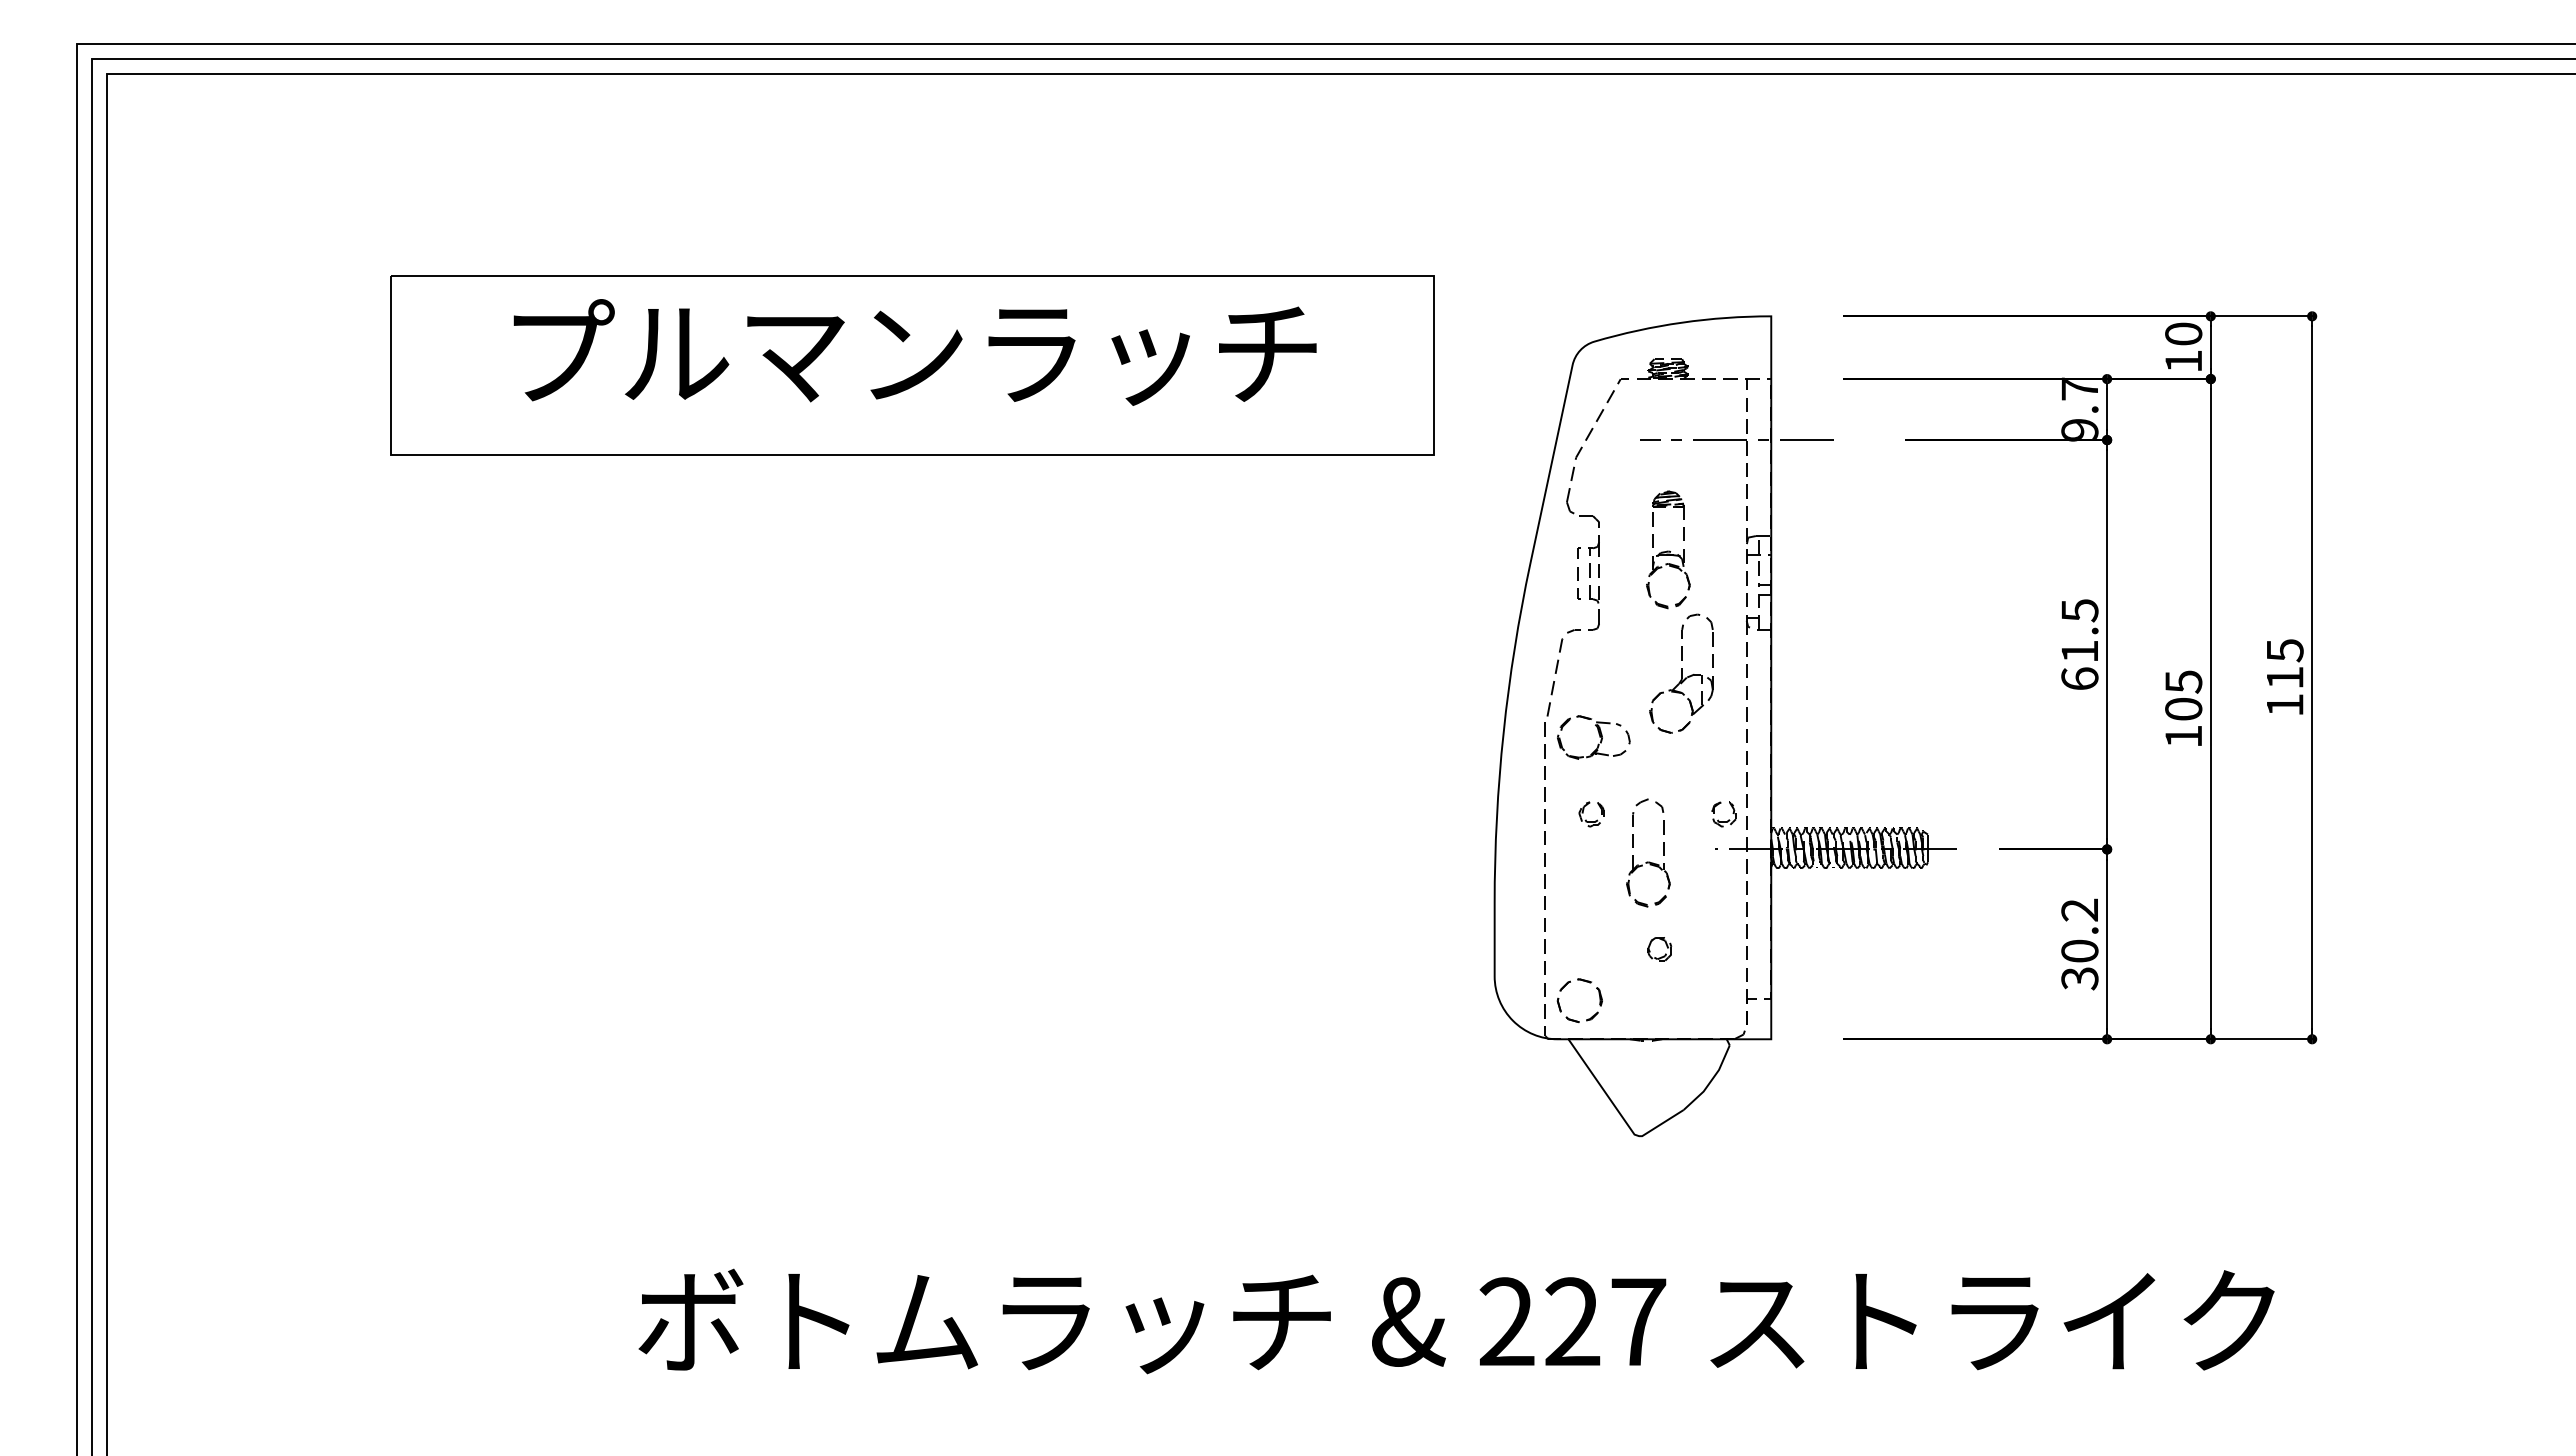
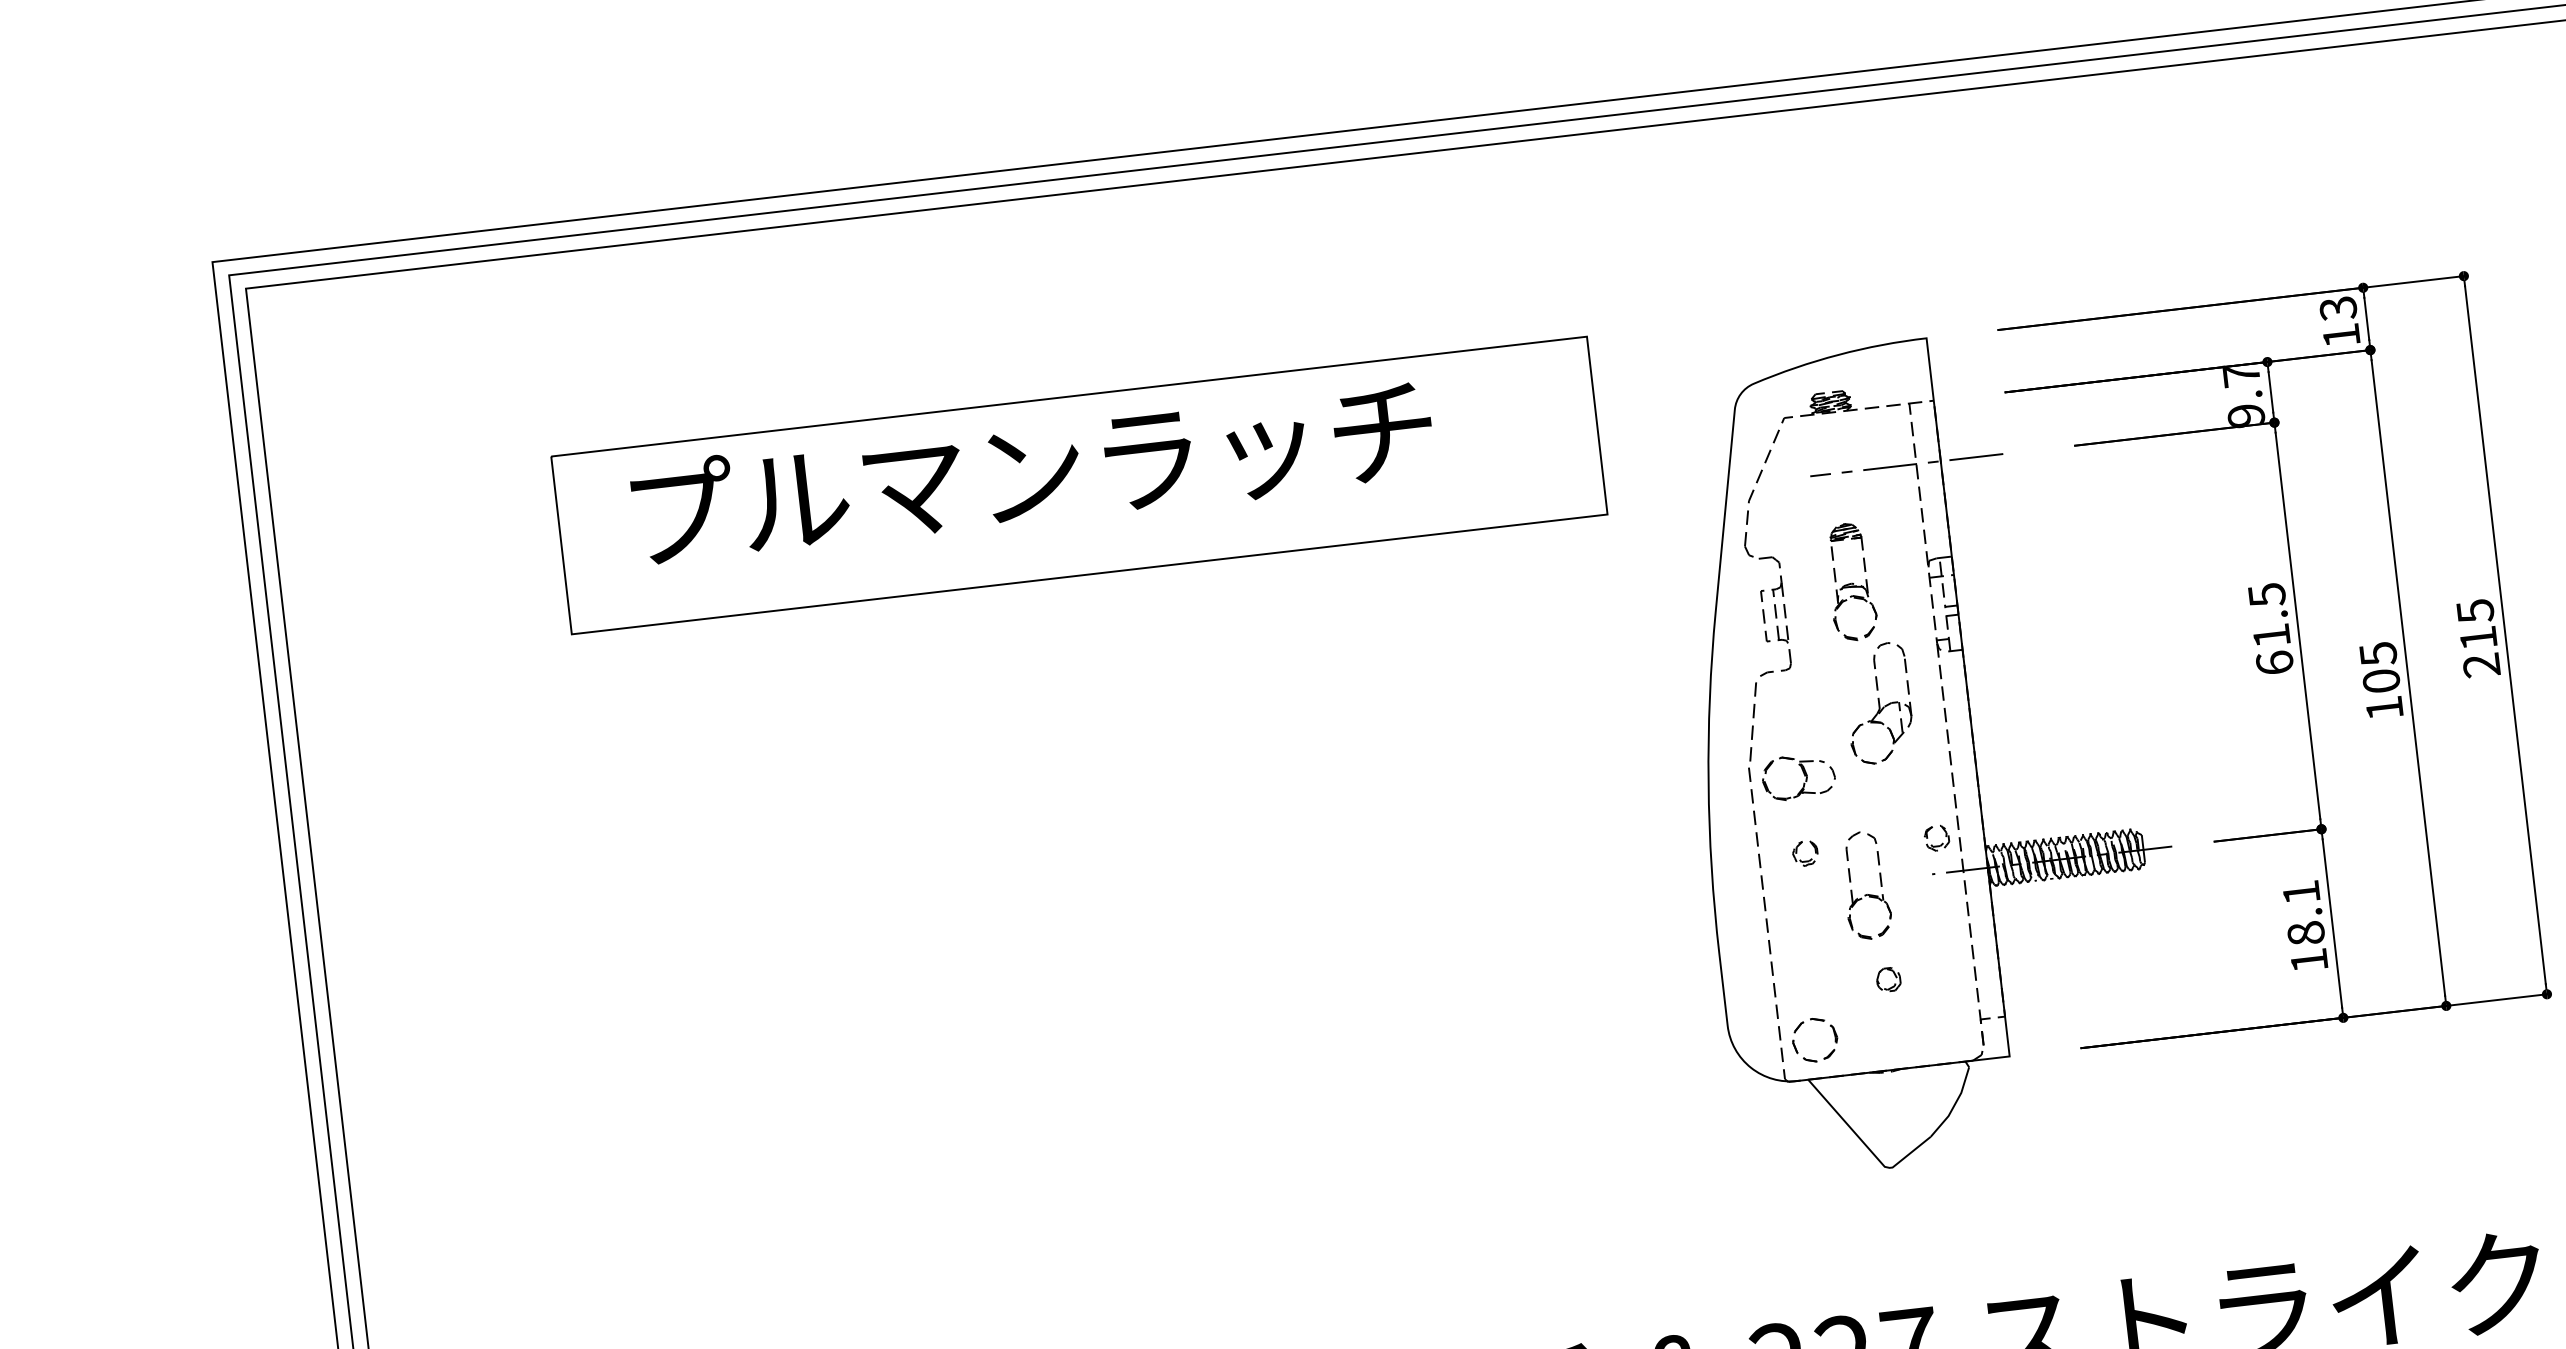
text: (2183, 333) -> (2338, 307), 10 -> 13
text: (914, 352) -> (1032, 472), moved
text: (2284, 705) -> (2481, 665), 115 -> 215
text: (2079, 944) -> (2304, 926), 30.2 -> 18.1

